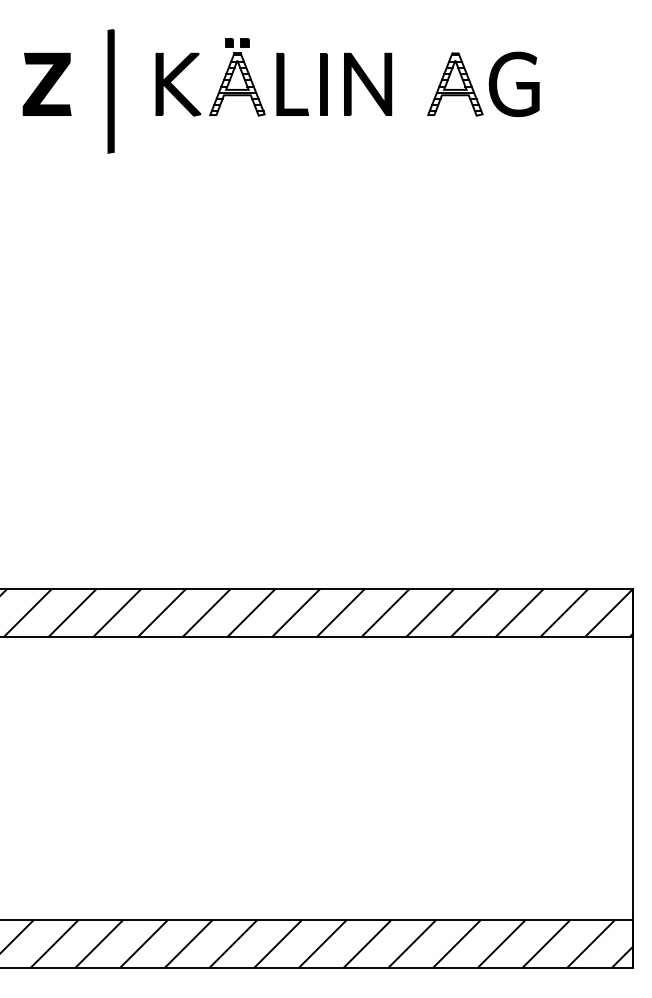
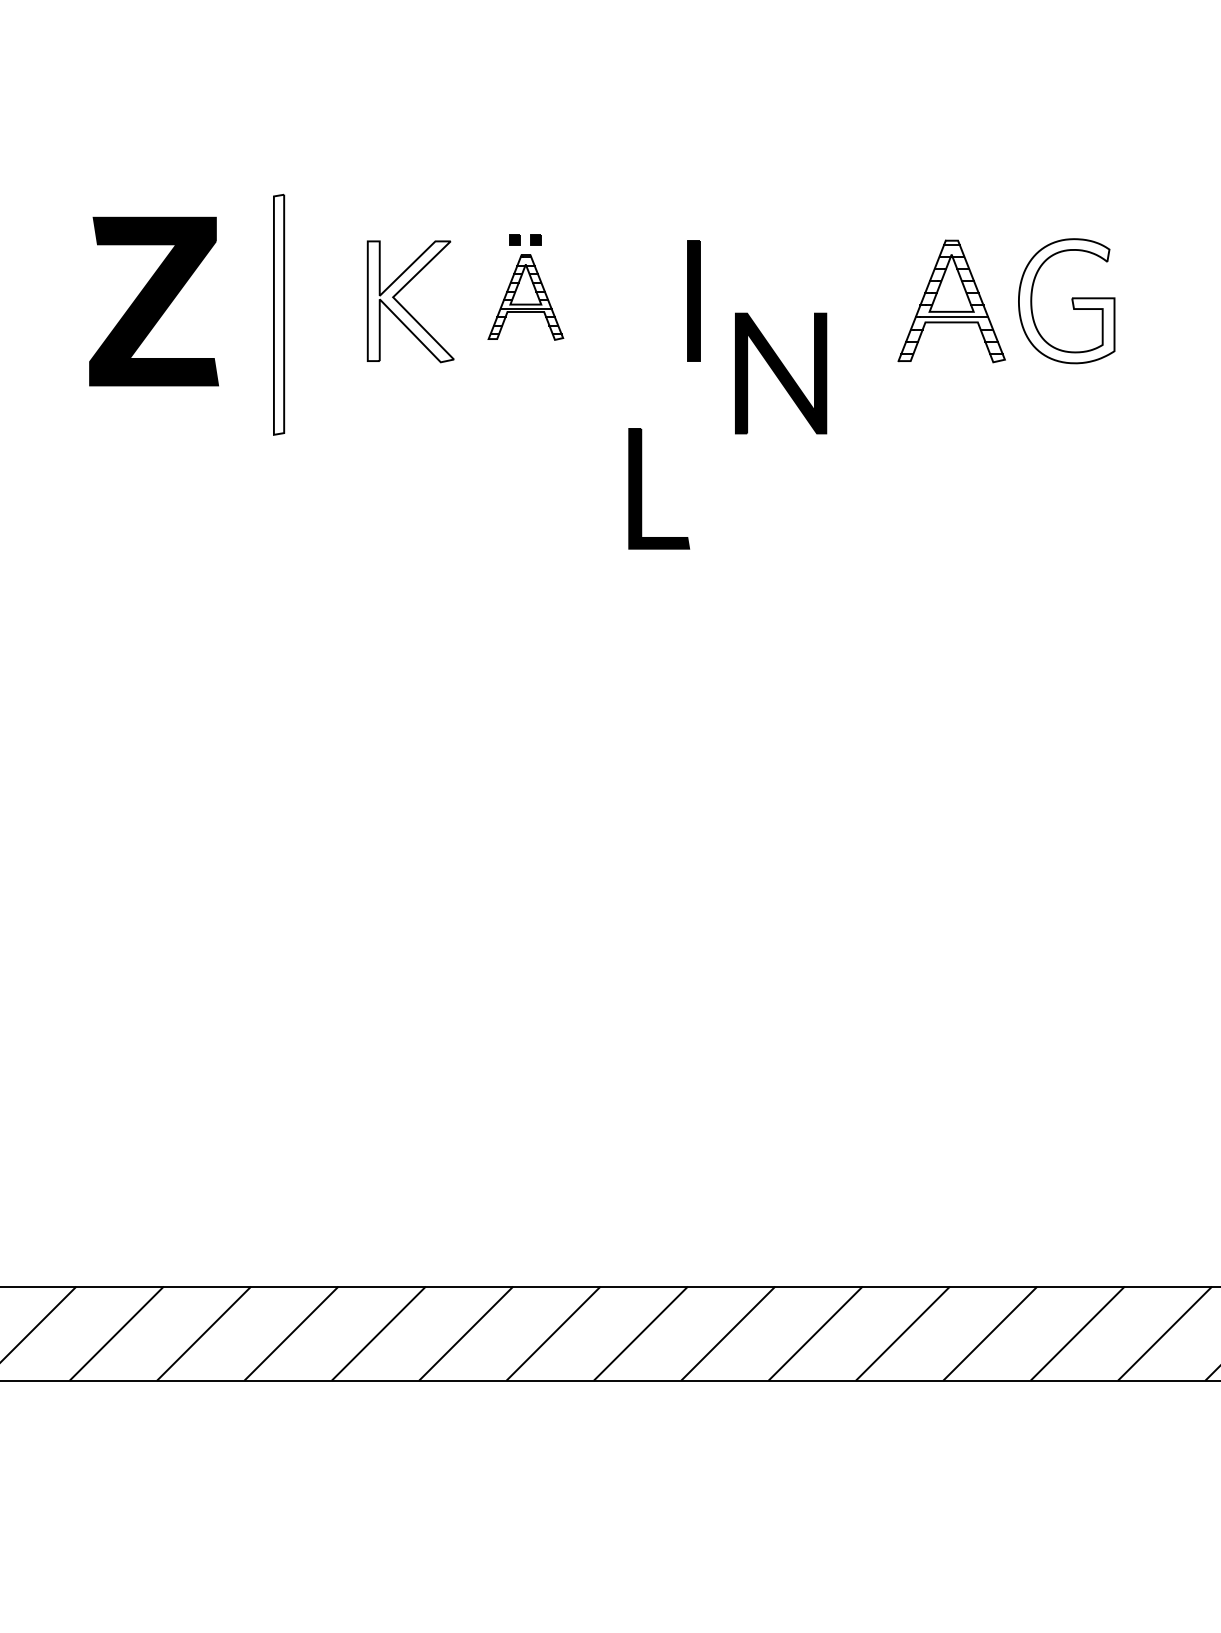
part: (237, 77) -> (525, 287), size x0.7
part: (46, 83) -> (152, 299), size x1.4
part: (284, 83) -> (643, 486), moved
part: (368, 83) -> (781, 371), moved
fill: (178, 84) -> (410, 301), removed
fill: (513, 84) -> (1065, 301), removed
fill: (110, 90) -> (277, 313), removed

